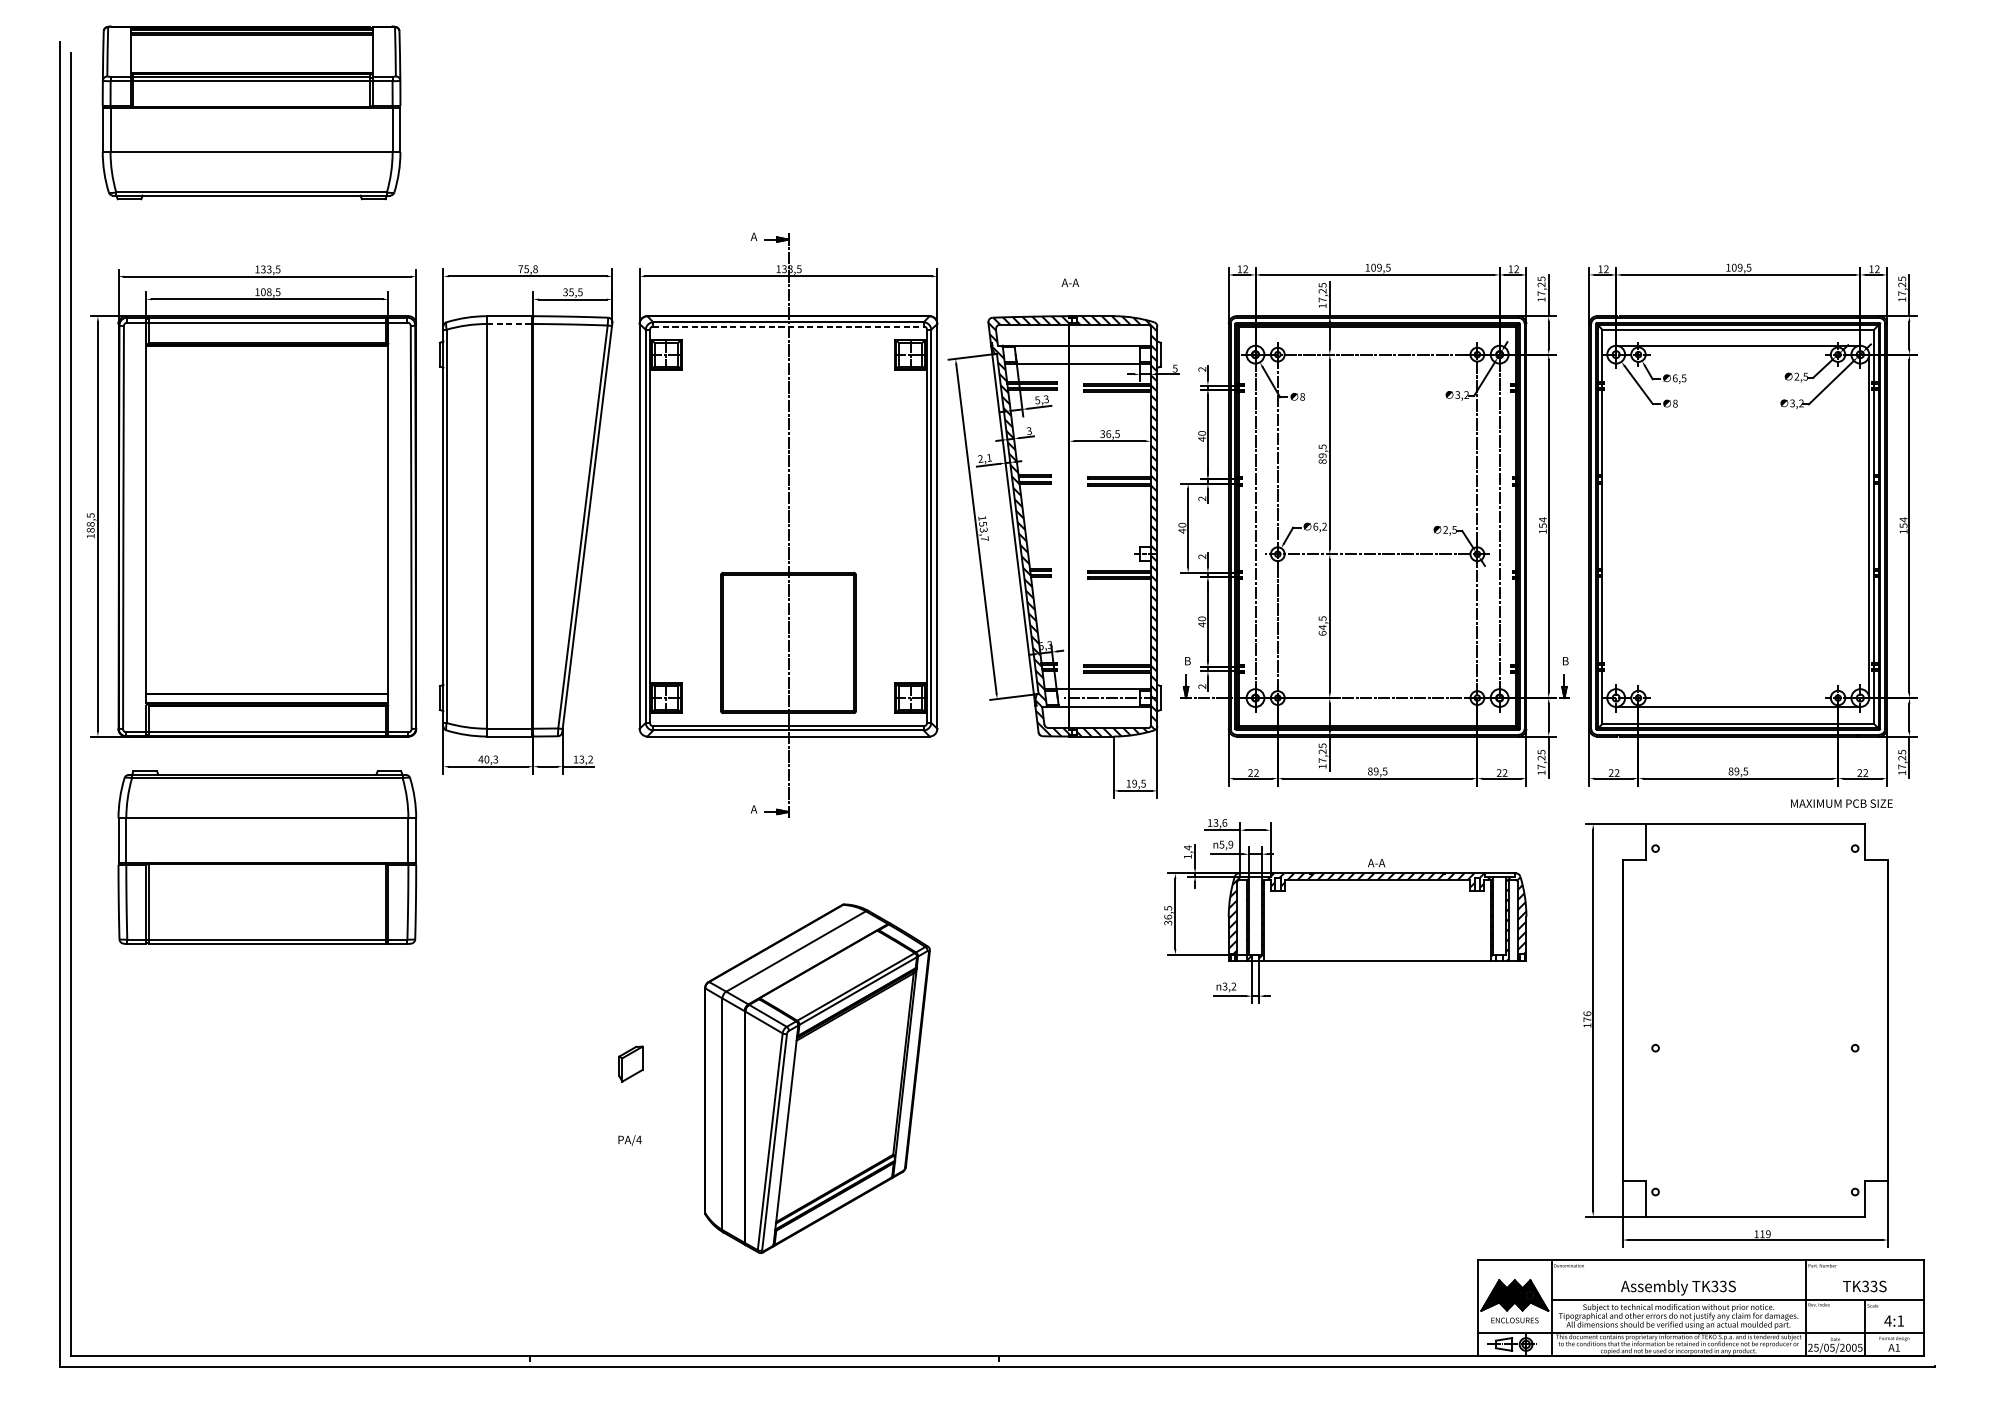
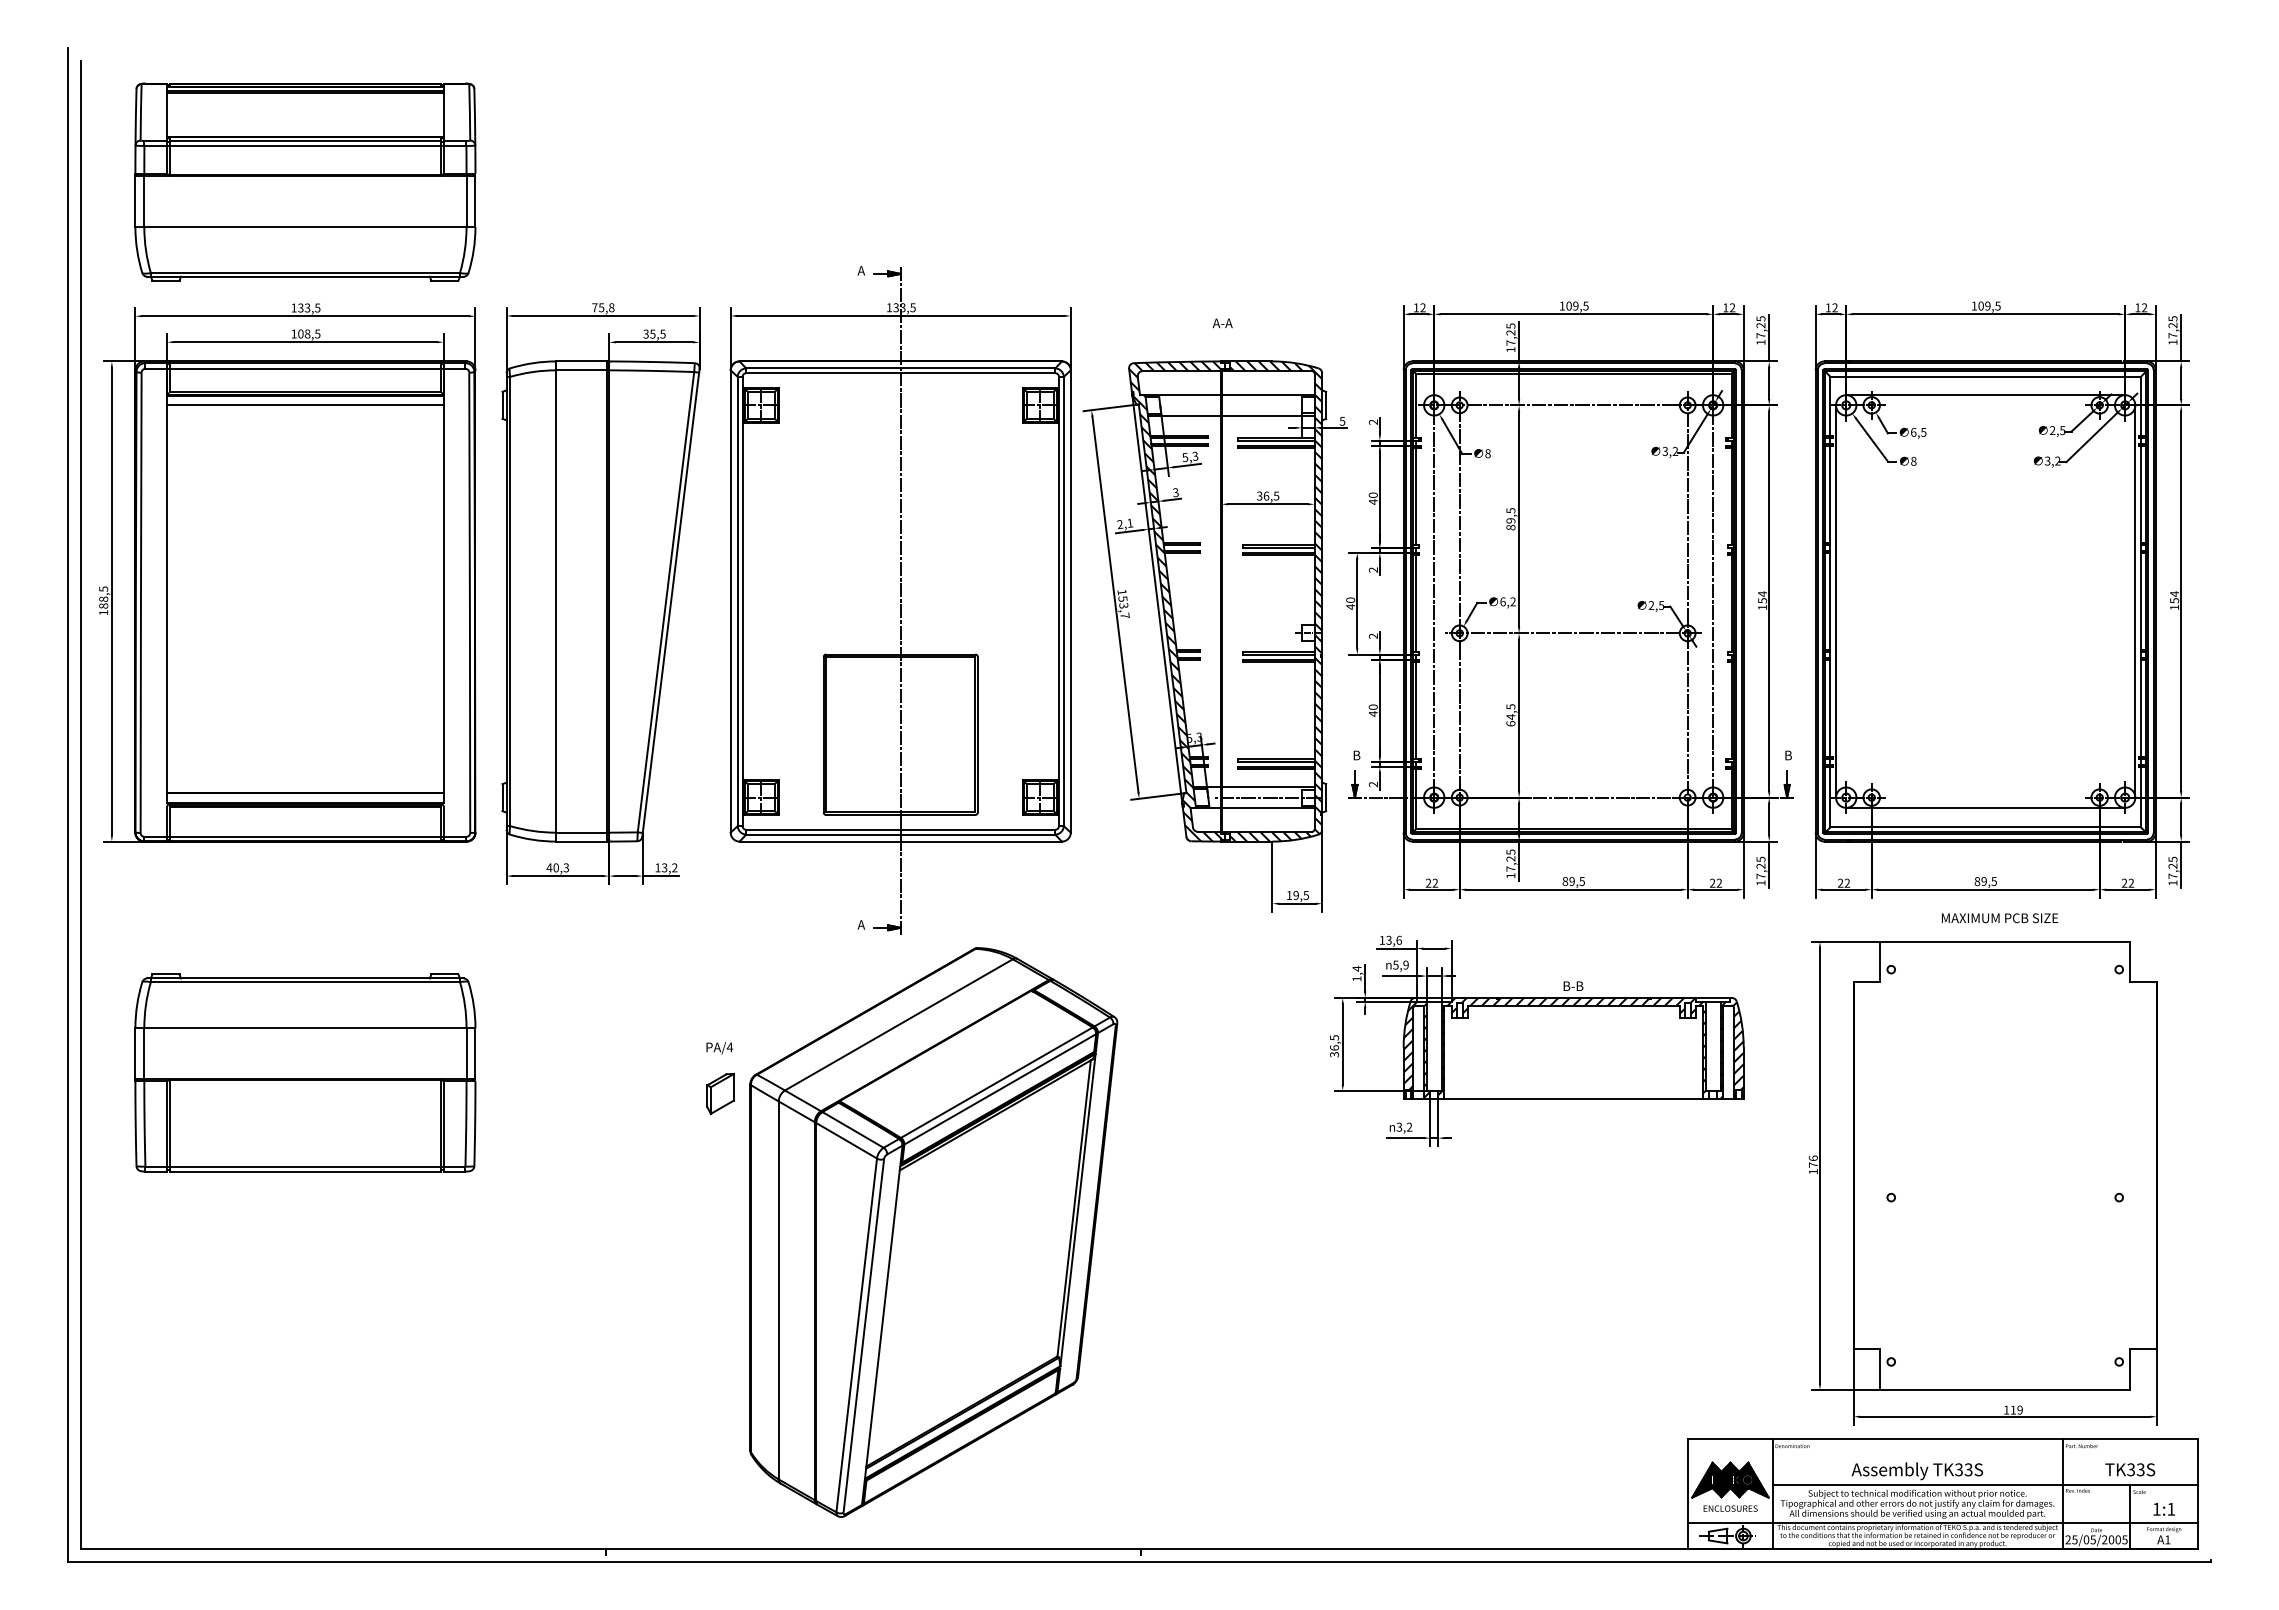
part: (251, 112) -> (305, 181), moved
line: (509, 324) -> (582, 370), dashed -> solid
line: (788, 326) -> (900, 373), dashed -> solid
line: (267, 353) -> (305, 404), added
line: (1607, 526) -> (1836, 601), added
text: (1842, 803) -> (2000, 918), moved
part: (267, 857) -> (305, 1072), moved
text: (1376, 862) -> (1572, 985), A-A -> B-B
part: (630, 1063) -> (720, 1093), moved
part: (817, 1078) -> (933, 1232), size x1.43
text: (629, 1140) -> (719, 1048), moved
text: (1887, 1321) -> (2156, 1509), 4:1 -> 1:1

